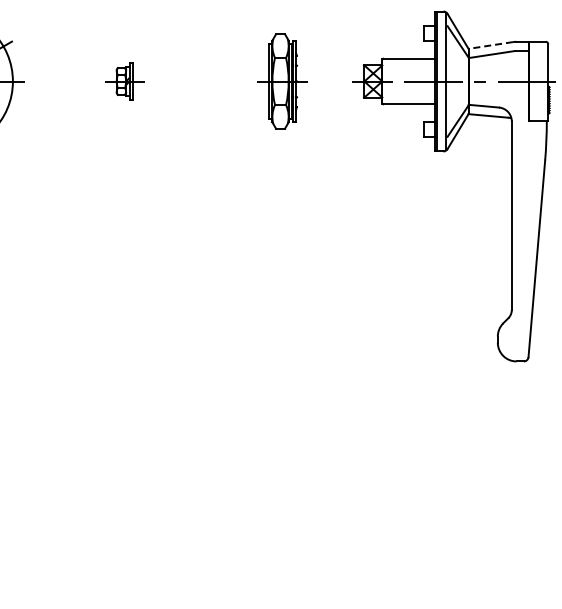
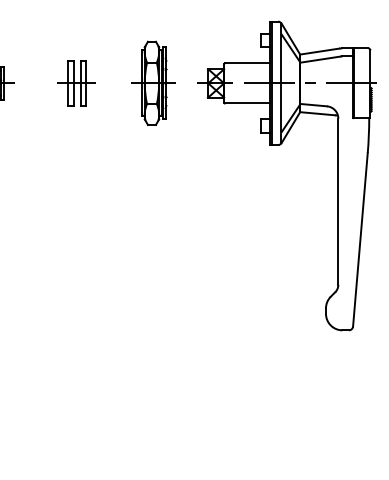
line: (490, 45) -> (319, 51), dashed -> solid
part: (214, 81) -> (76, 83), added
part: (282, 81) -> (153, 83), moved

